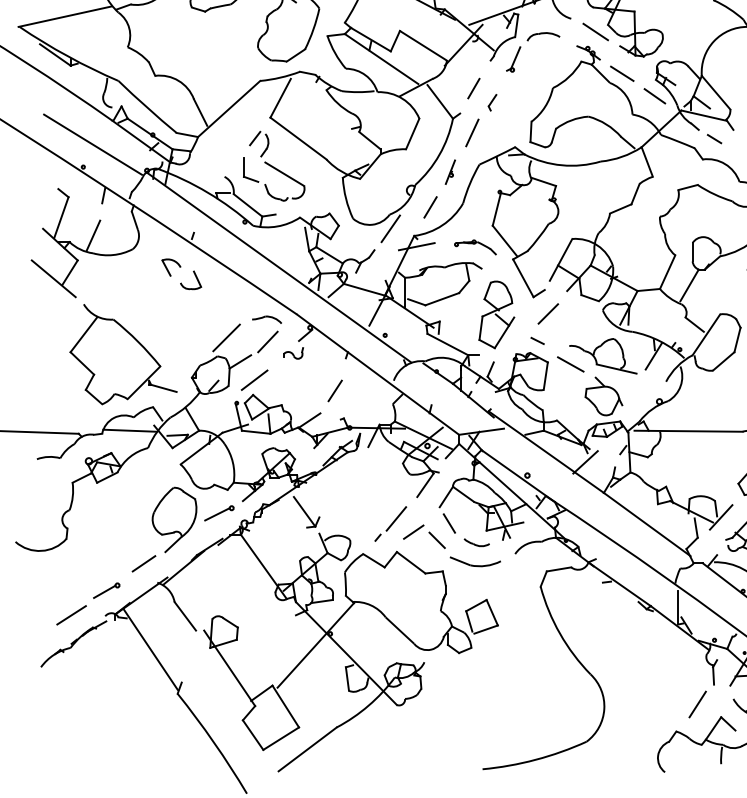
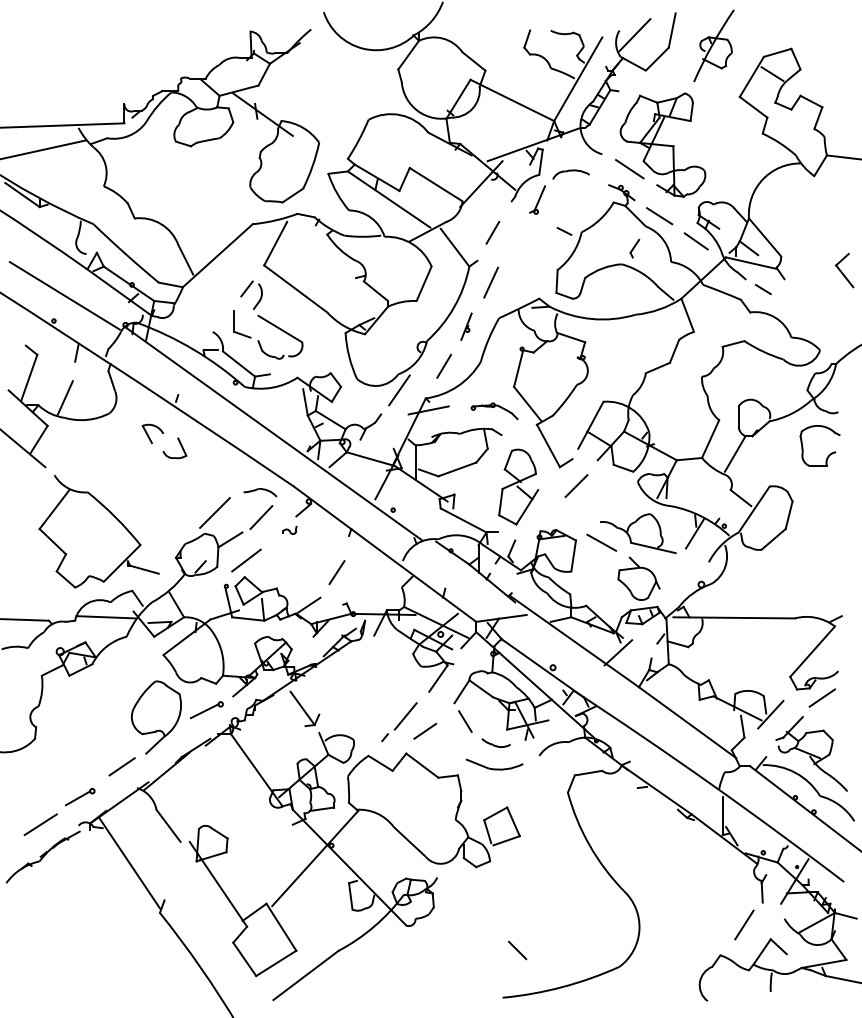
part: (492, 102) -> (634, 248), moved
line: (537, 341) -> (564, 231), moved
part: (292, 353) -> (289, 530), size x0.6
line: (437, 540) -> (517, 950), moved

